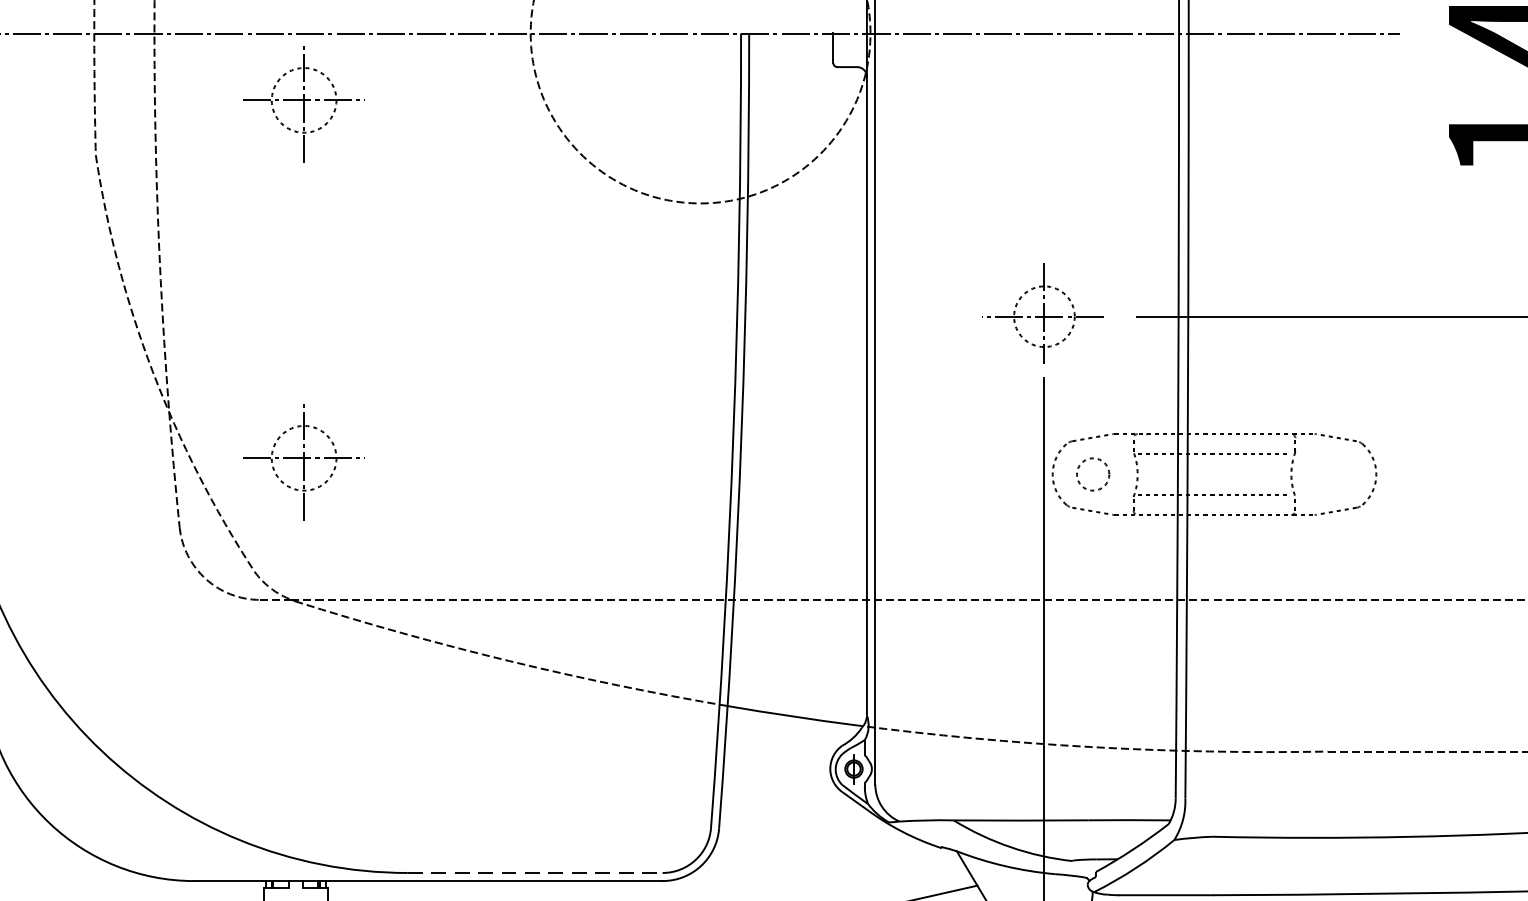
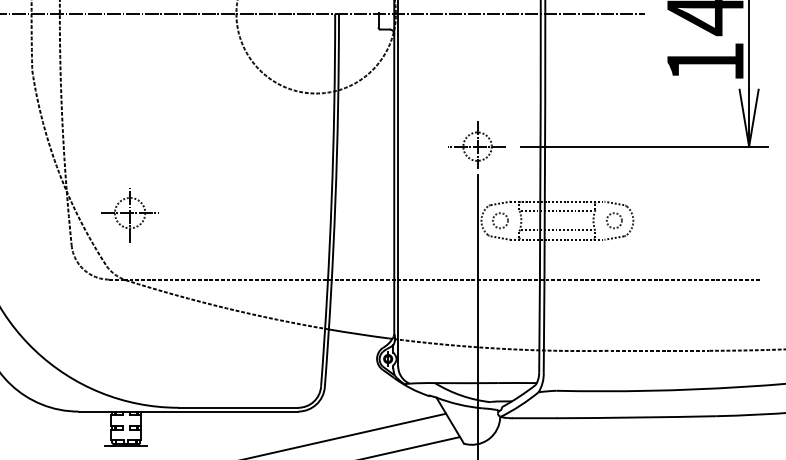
part: (302, 105) -> (129, 47), removed
circle: (1334, 473) -> (613, 220), added
line: (535, 872) -> (238, 407), dashed -> solid

